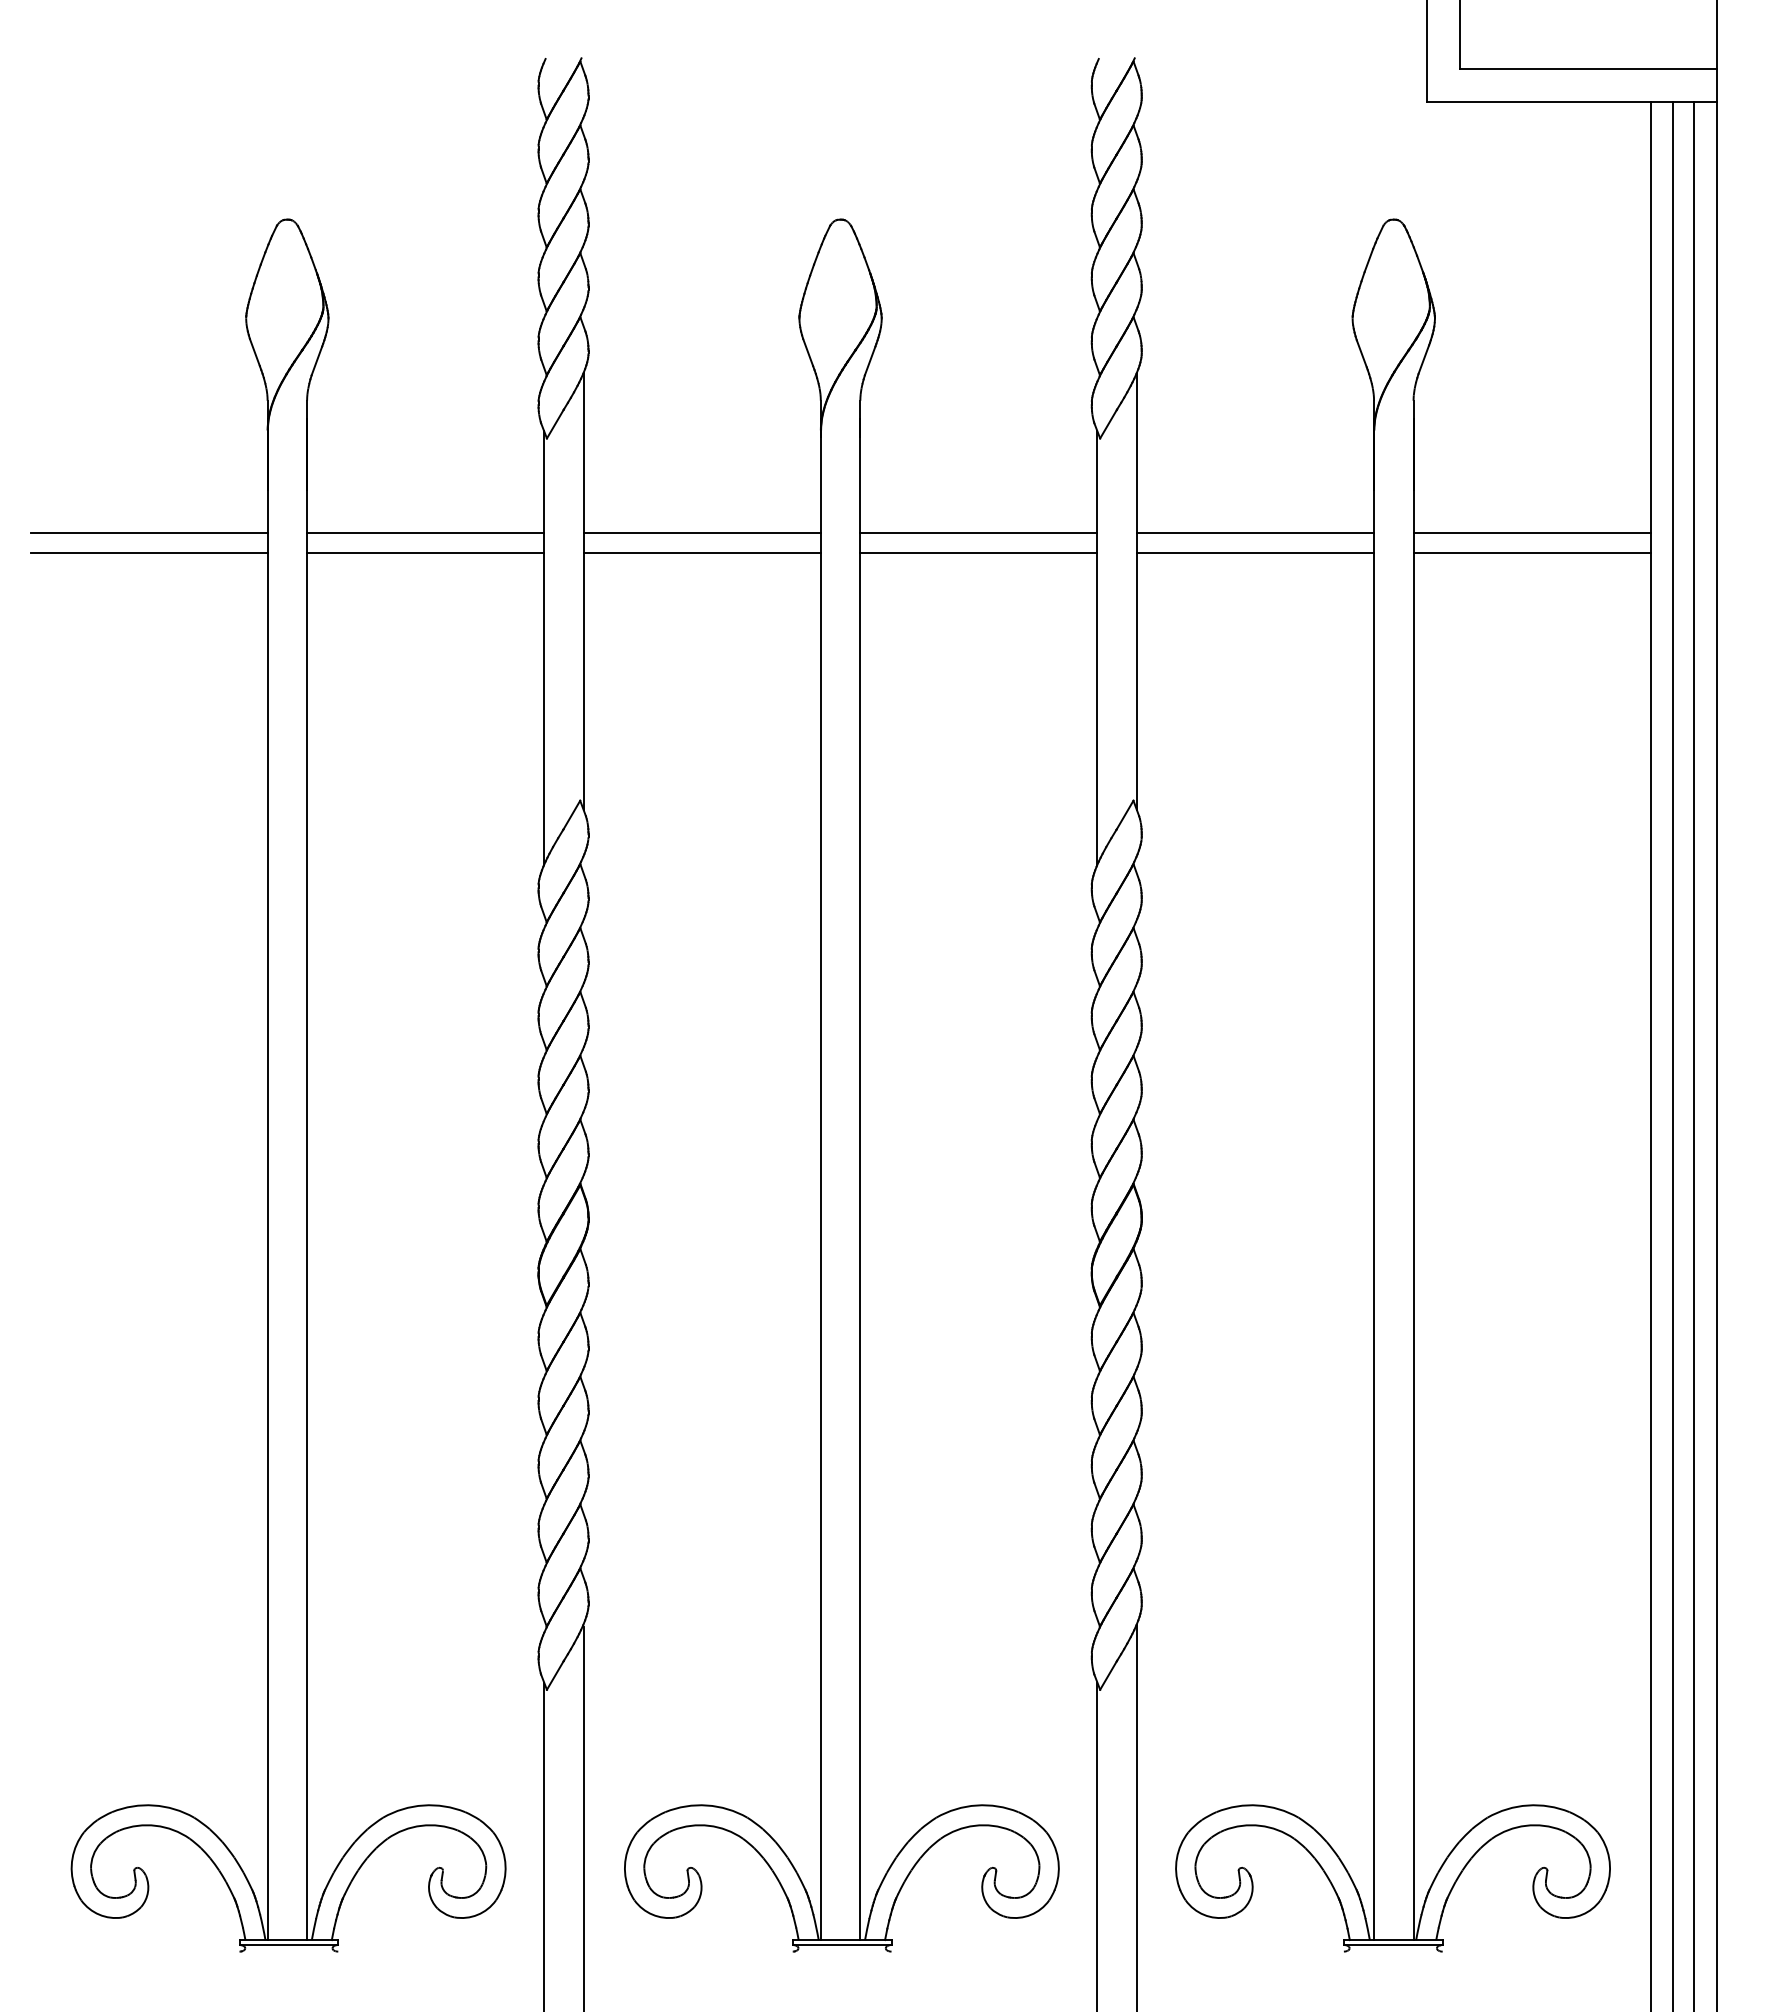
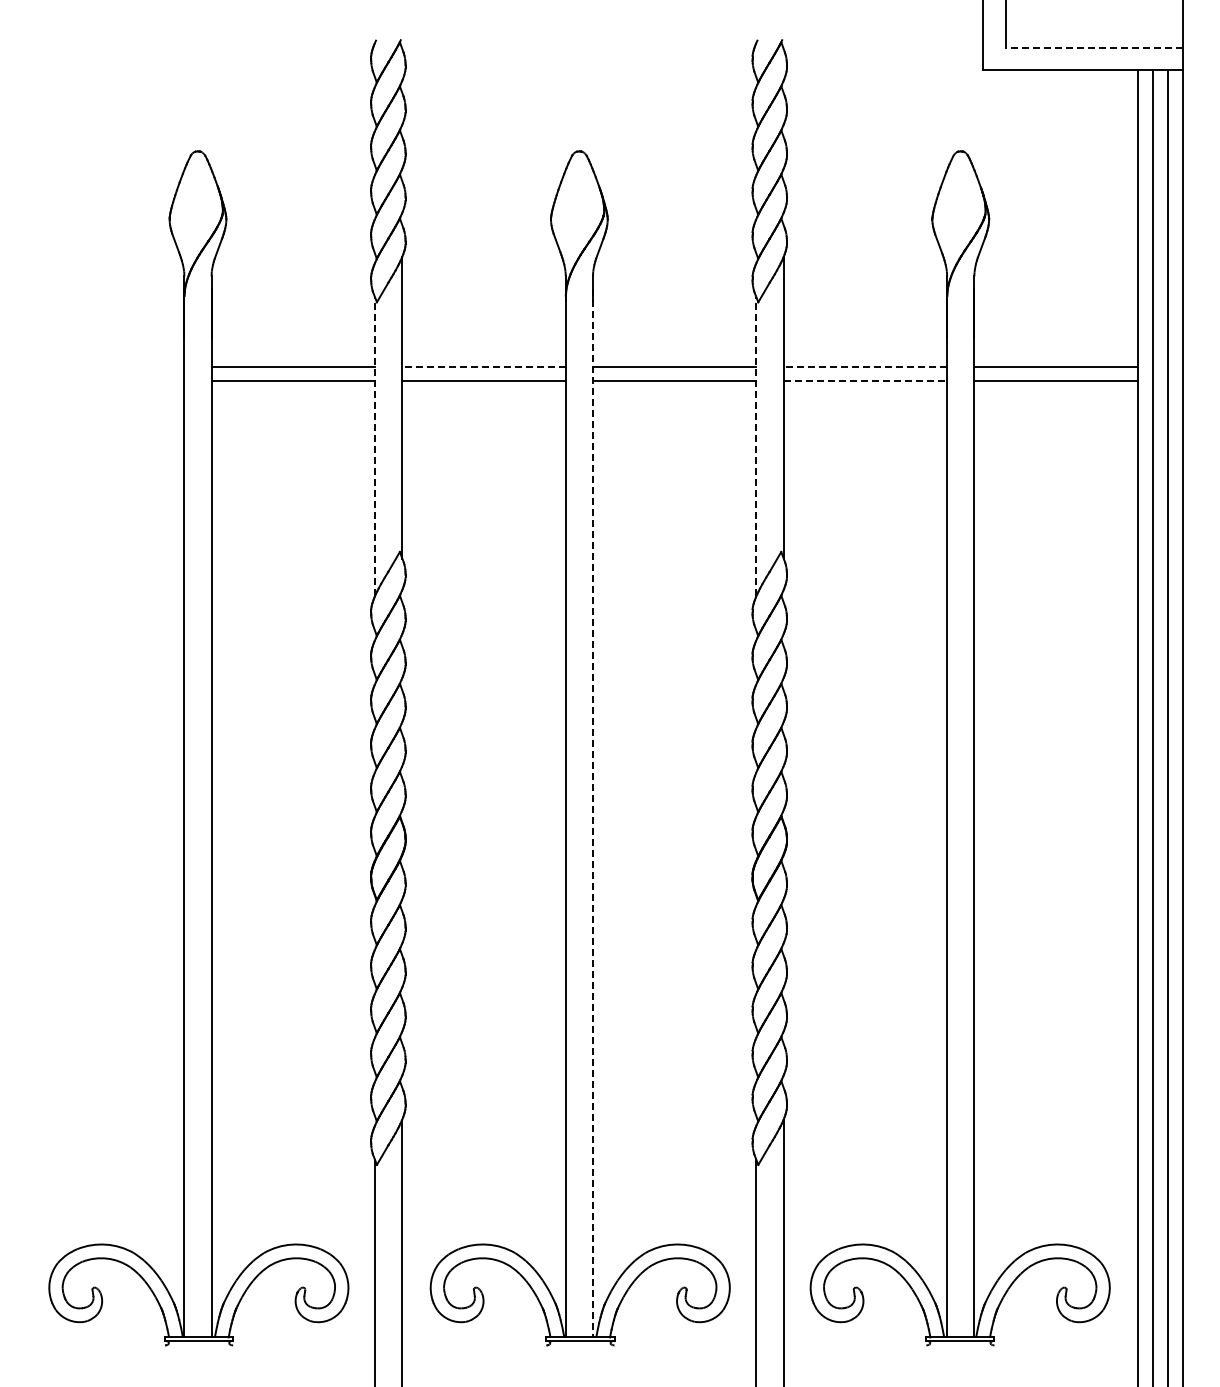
line: (1587, 68) -> (1094, 47), solid -> dashed
line: (148, 533) -> (102, 367), removed
line: (702, 533) -> (484, 367), solid -> dashed
line: (1255, 533) -> (865, 367), solid -> dashed
line: (148, 553) -> (102, 381), removed
line: (1255, 553) -> (865, 381), solid -> dashed
line: (544, 647) -> (375, 446), solid -> dashed
line: (1097, 647) -> (756, 446), solid -> dashed
line: (861, 1180) -> (593, 813), solid -> dashed

